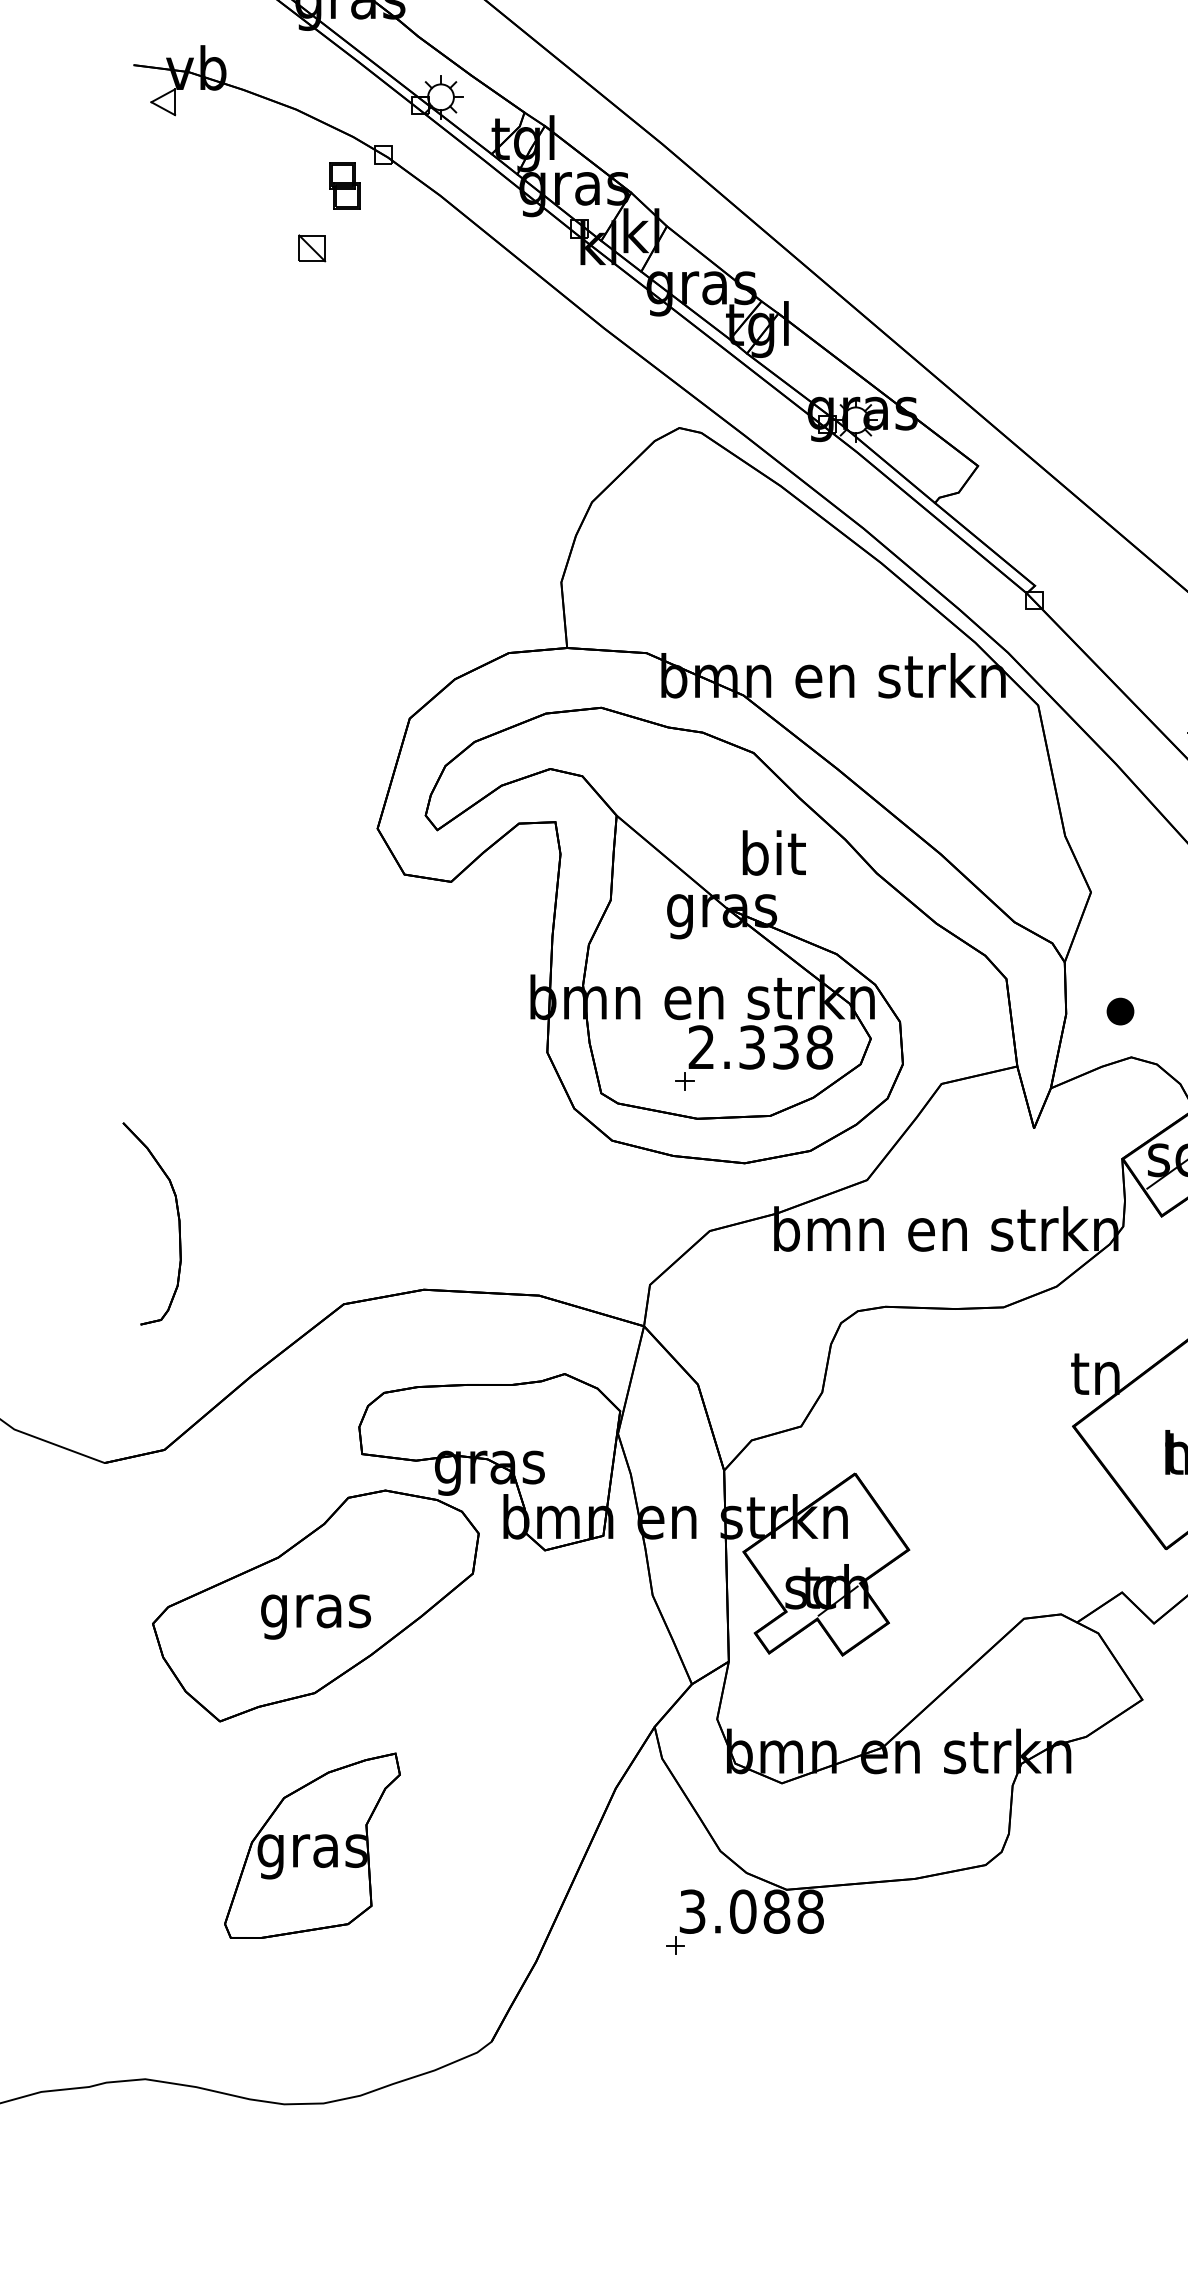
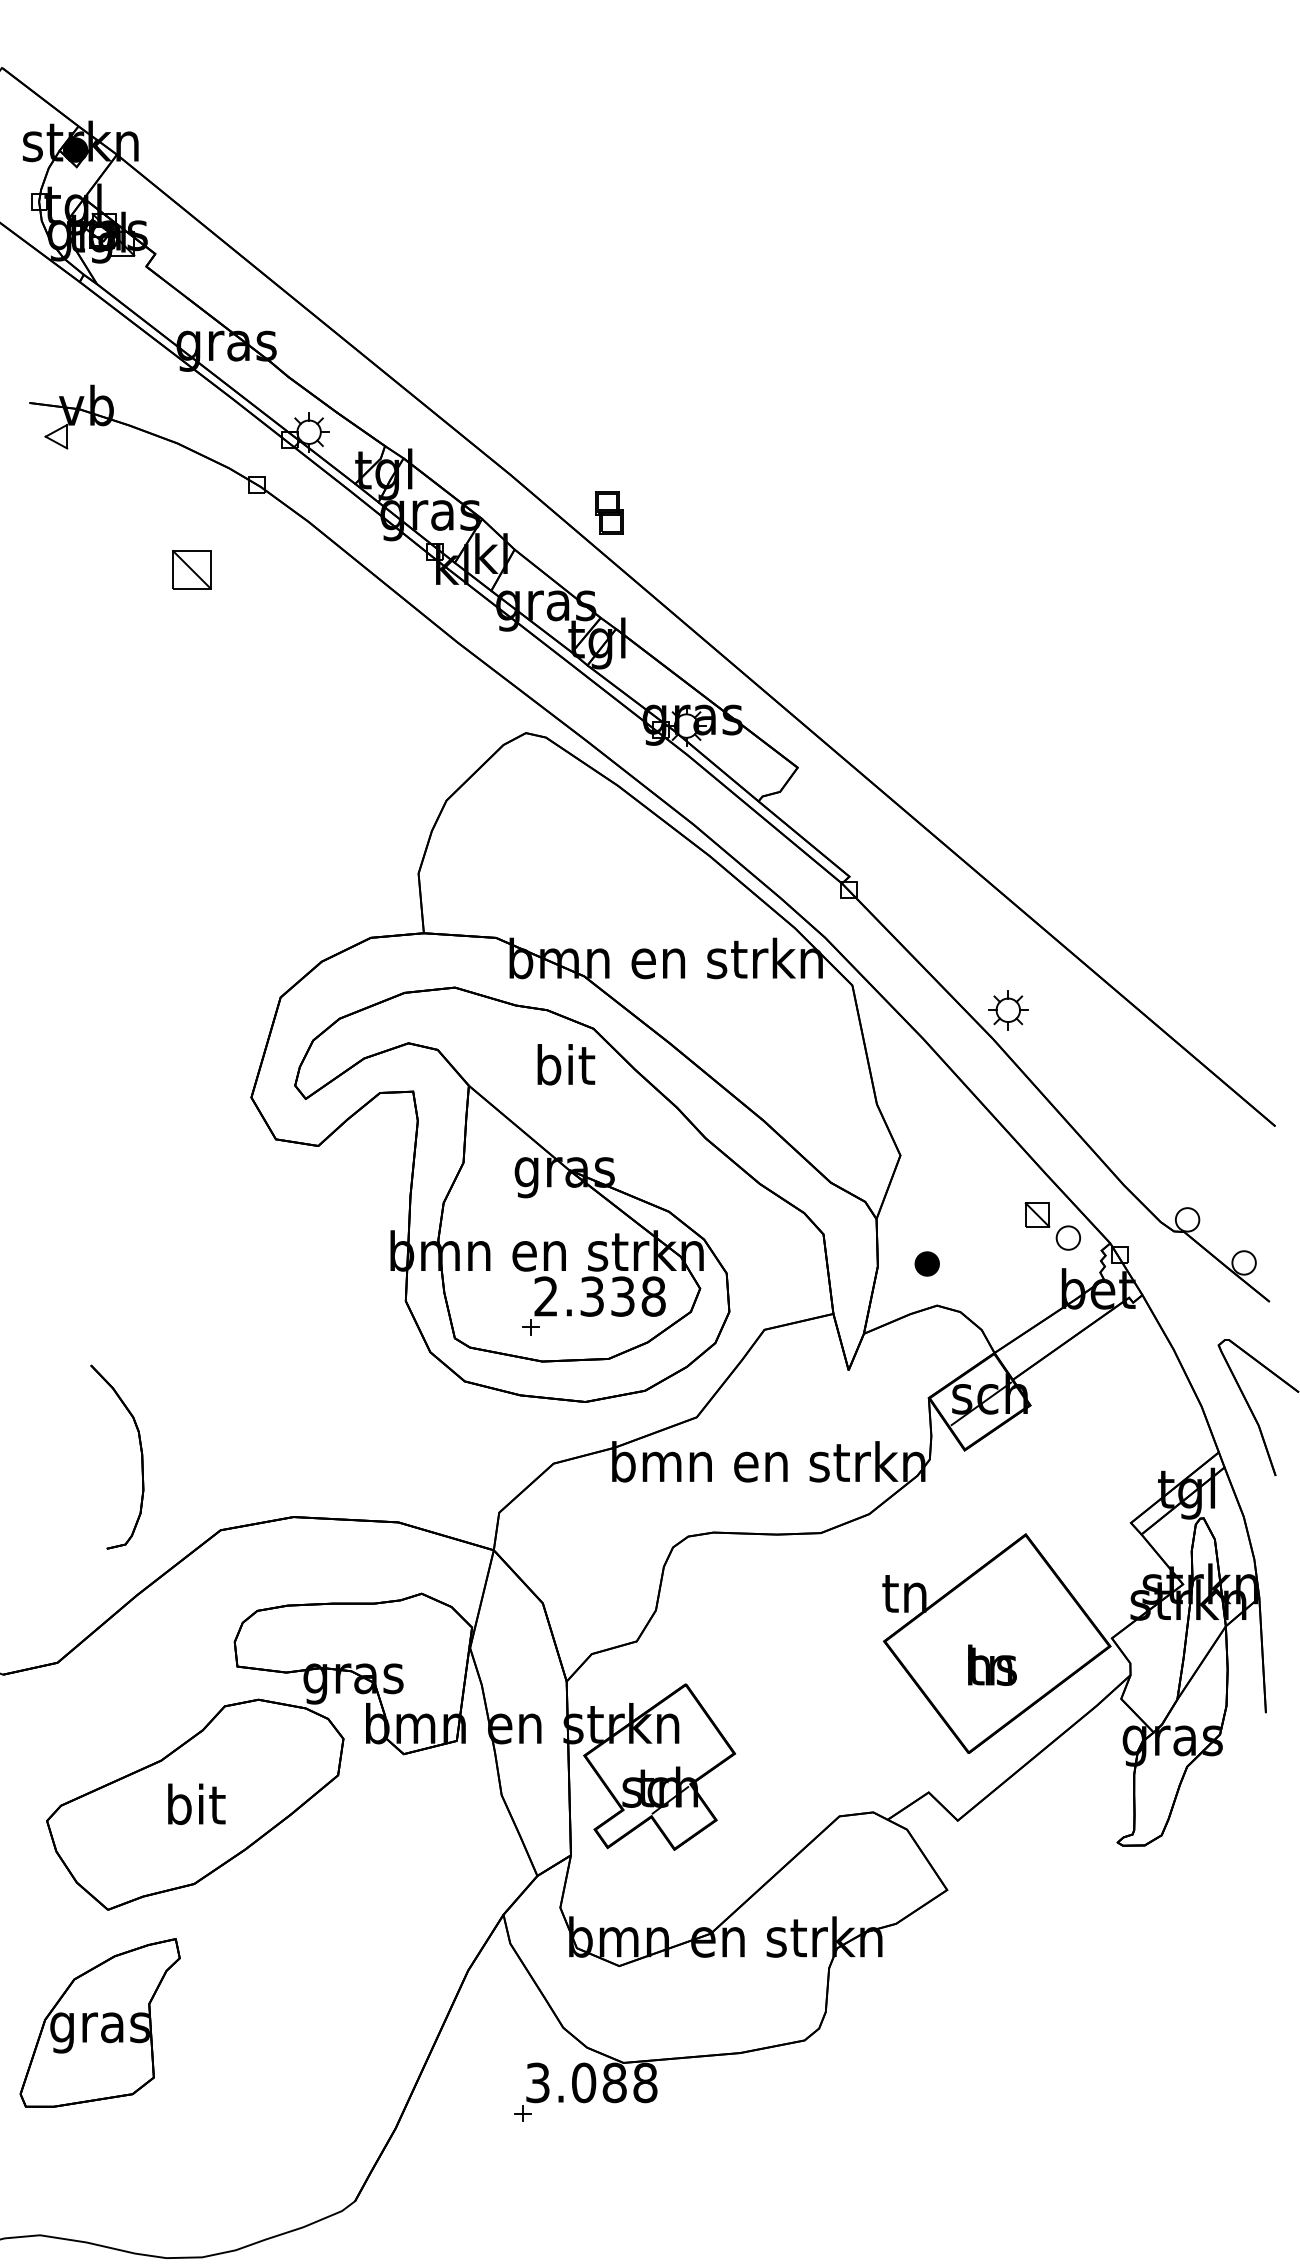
part: (344, 185) -> (609, 512), moved
part: (311, 248) -> (191, 569), size x1.6
text: (774, 852) -> (566, 1064), moved
part: (177, 1218) -> (140, 1452), moved
text: (316, 1611) -> (195, 1809), gras -> bit
part: (311, 1845) -> (99, 2022), moved

